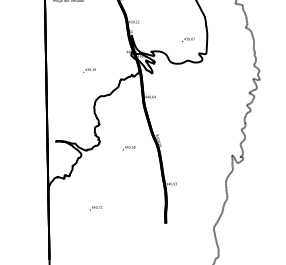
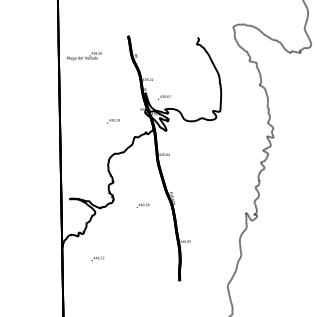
text: (188, 39) -> (164, 97), moved
text: (89, 70) -> (113, 121), moved
text: (95, 207) -> (97, 258), moved

